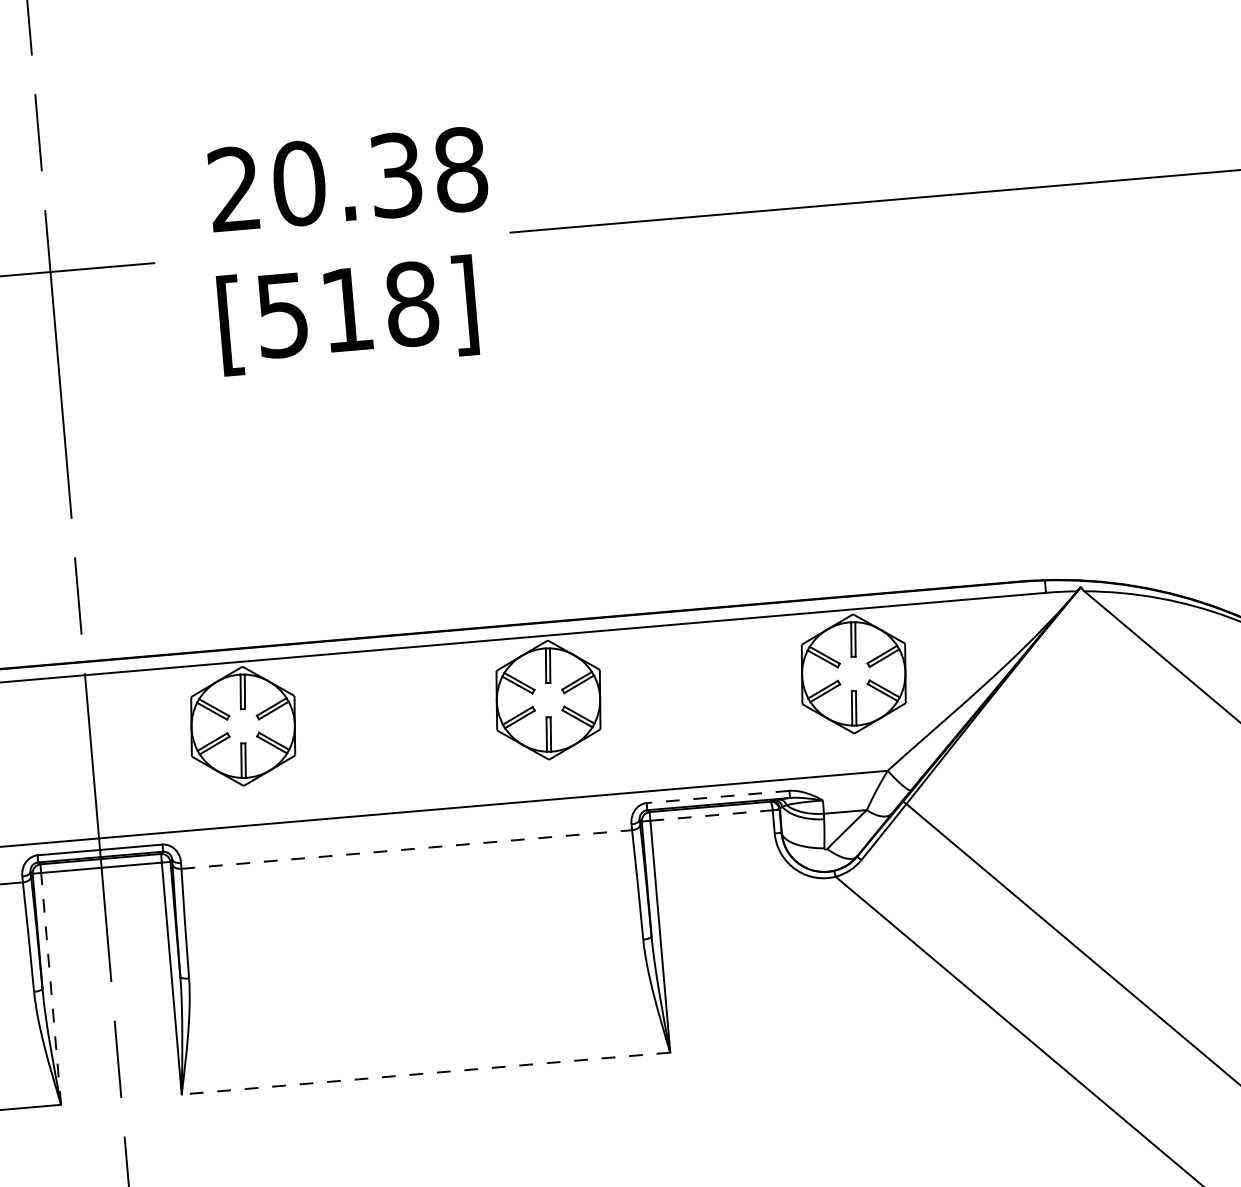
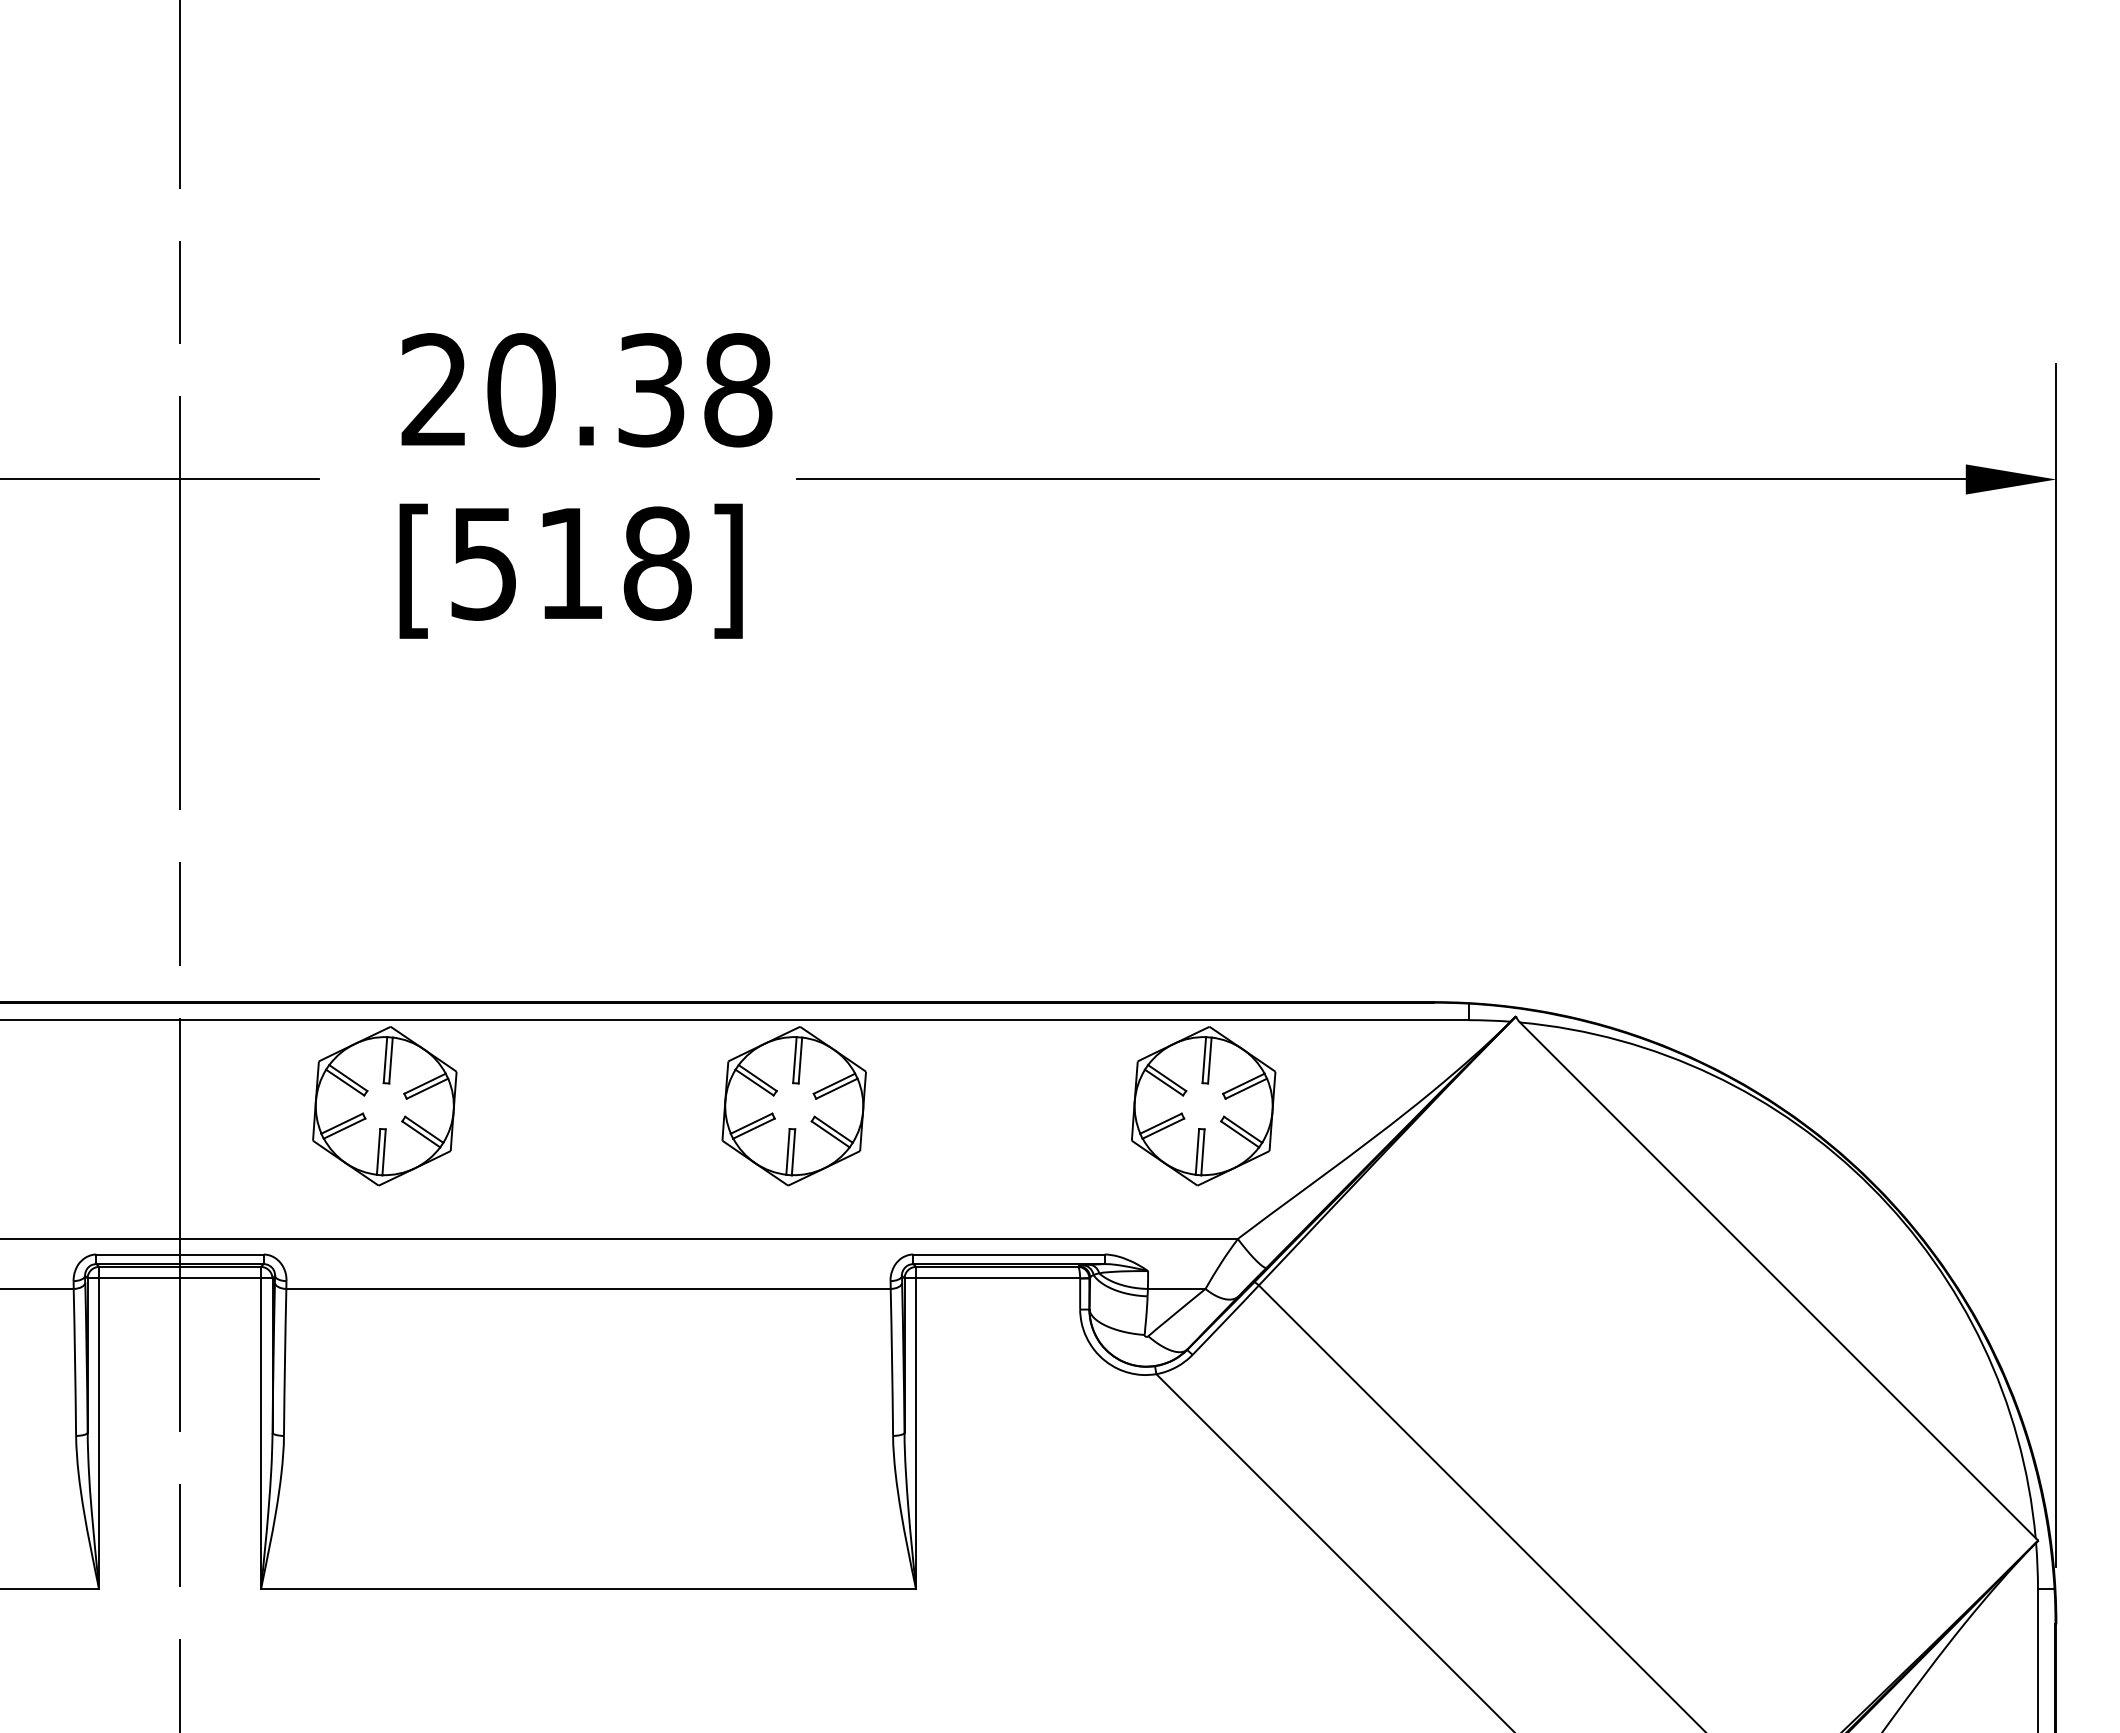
line: (717, 796) -> (1008, 1254), dashed -> solid
line: (711, 815) -> (998, 1278), dashed -> solid
line: (407, 849) -> (589, 1288), dashed -> solid
line: (51, 988) -> (99, 1433), dashed -> solid
line: (425, 1073) -> (588, 1589), dashed -> solid

